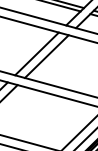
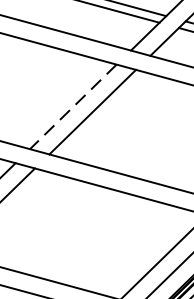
line: (37, 53) -> (74, 105), solid -> dashed

